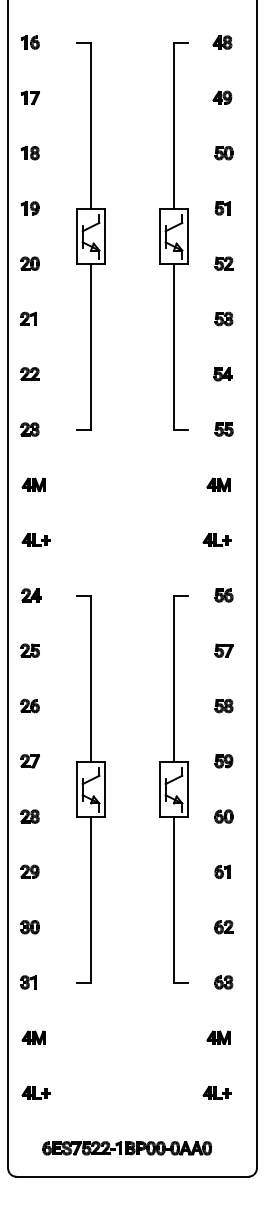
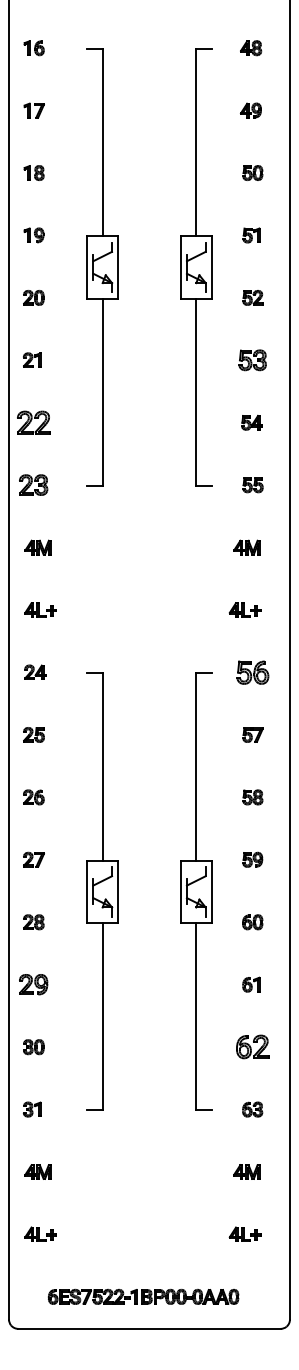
part: (223, 319) -> (252, 360), size x1.4
part: (29, 374) -> (33, 422), size x1.6
part: (29, 429) -> (33, 485), size x1.4
part: (223, 595) -> (252, 672), size x1.6
part: (29, 871) -> (33, 984), size x1.4
part: (223, 927) -> (252, 1047), size x1.6

